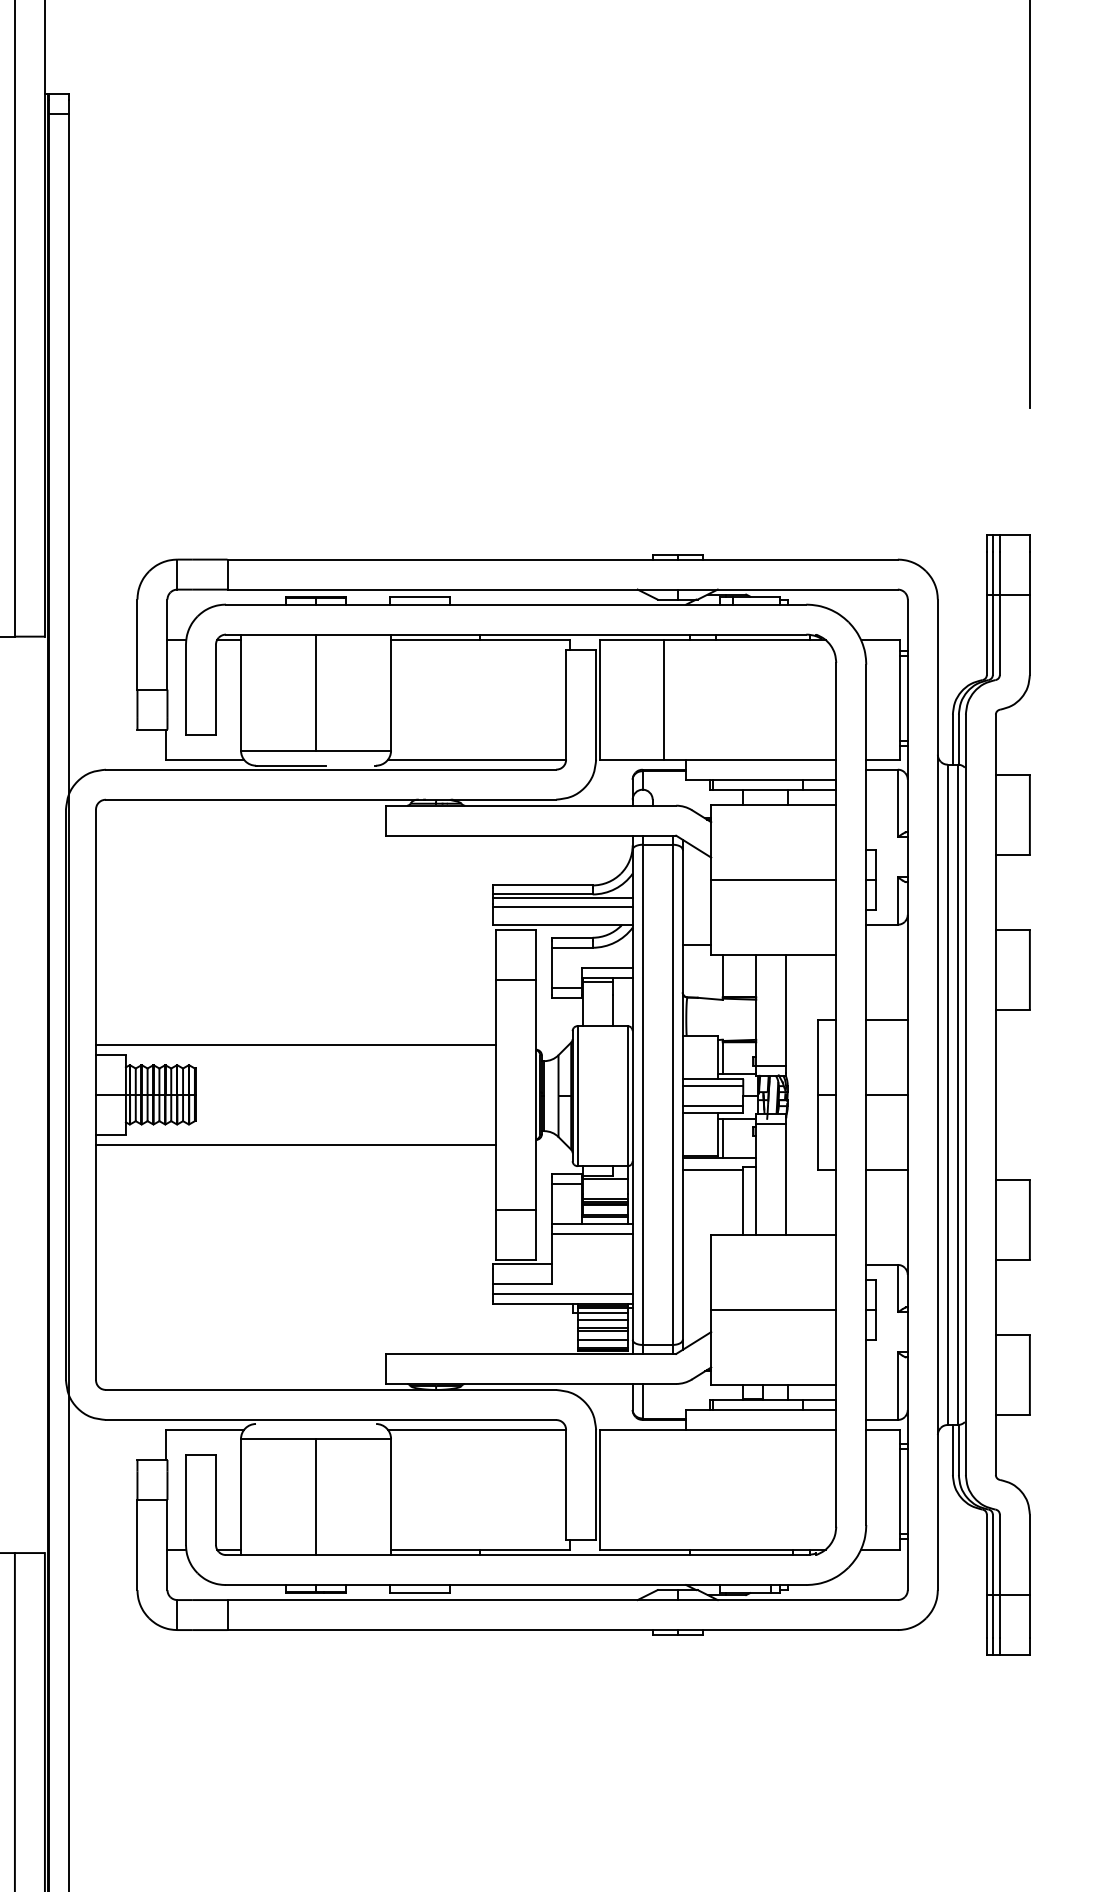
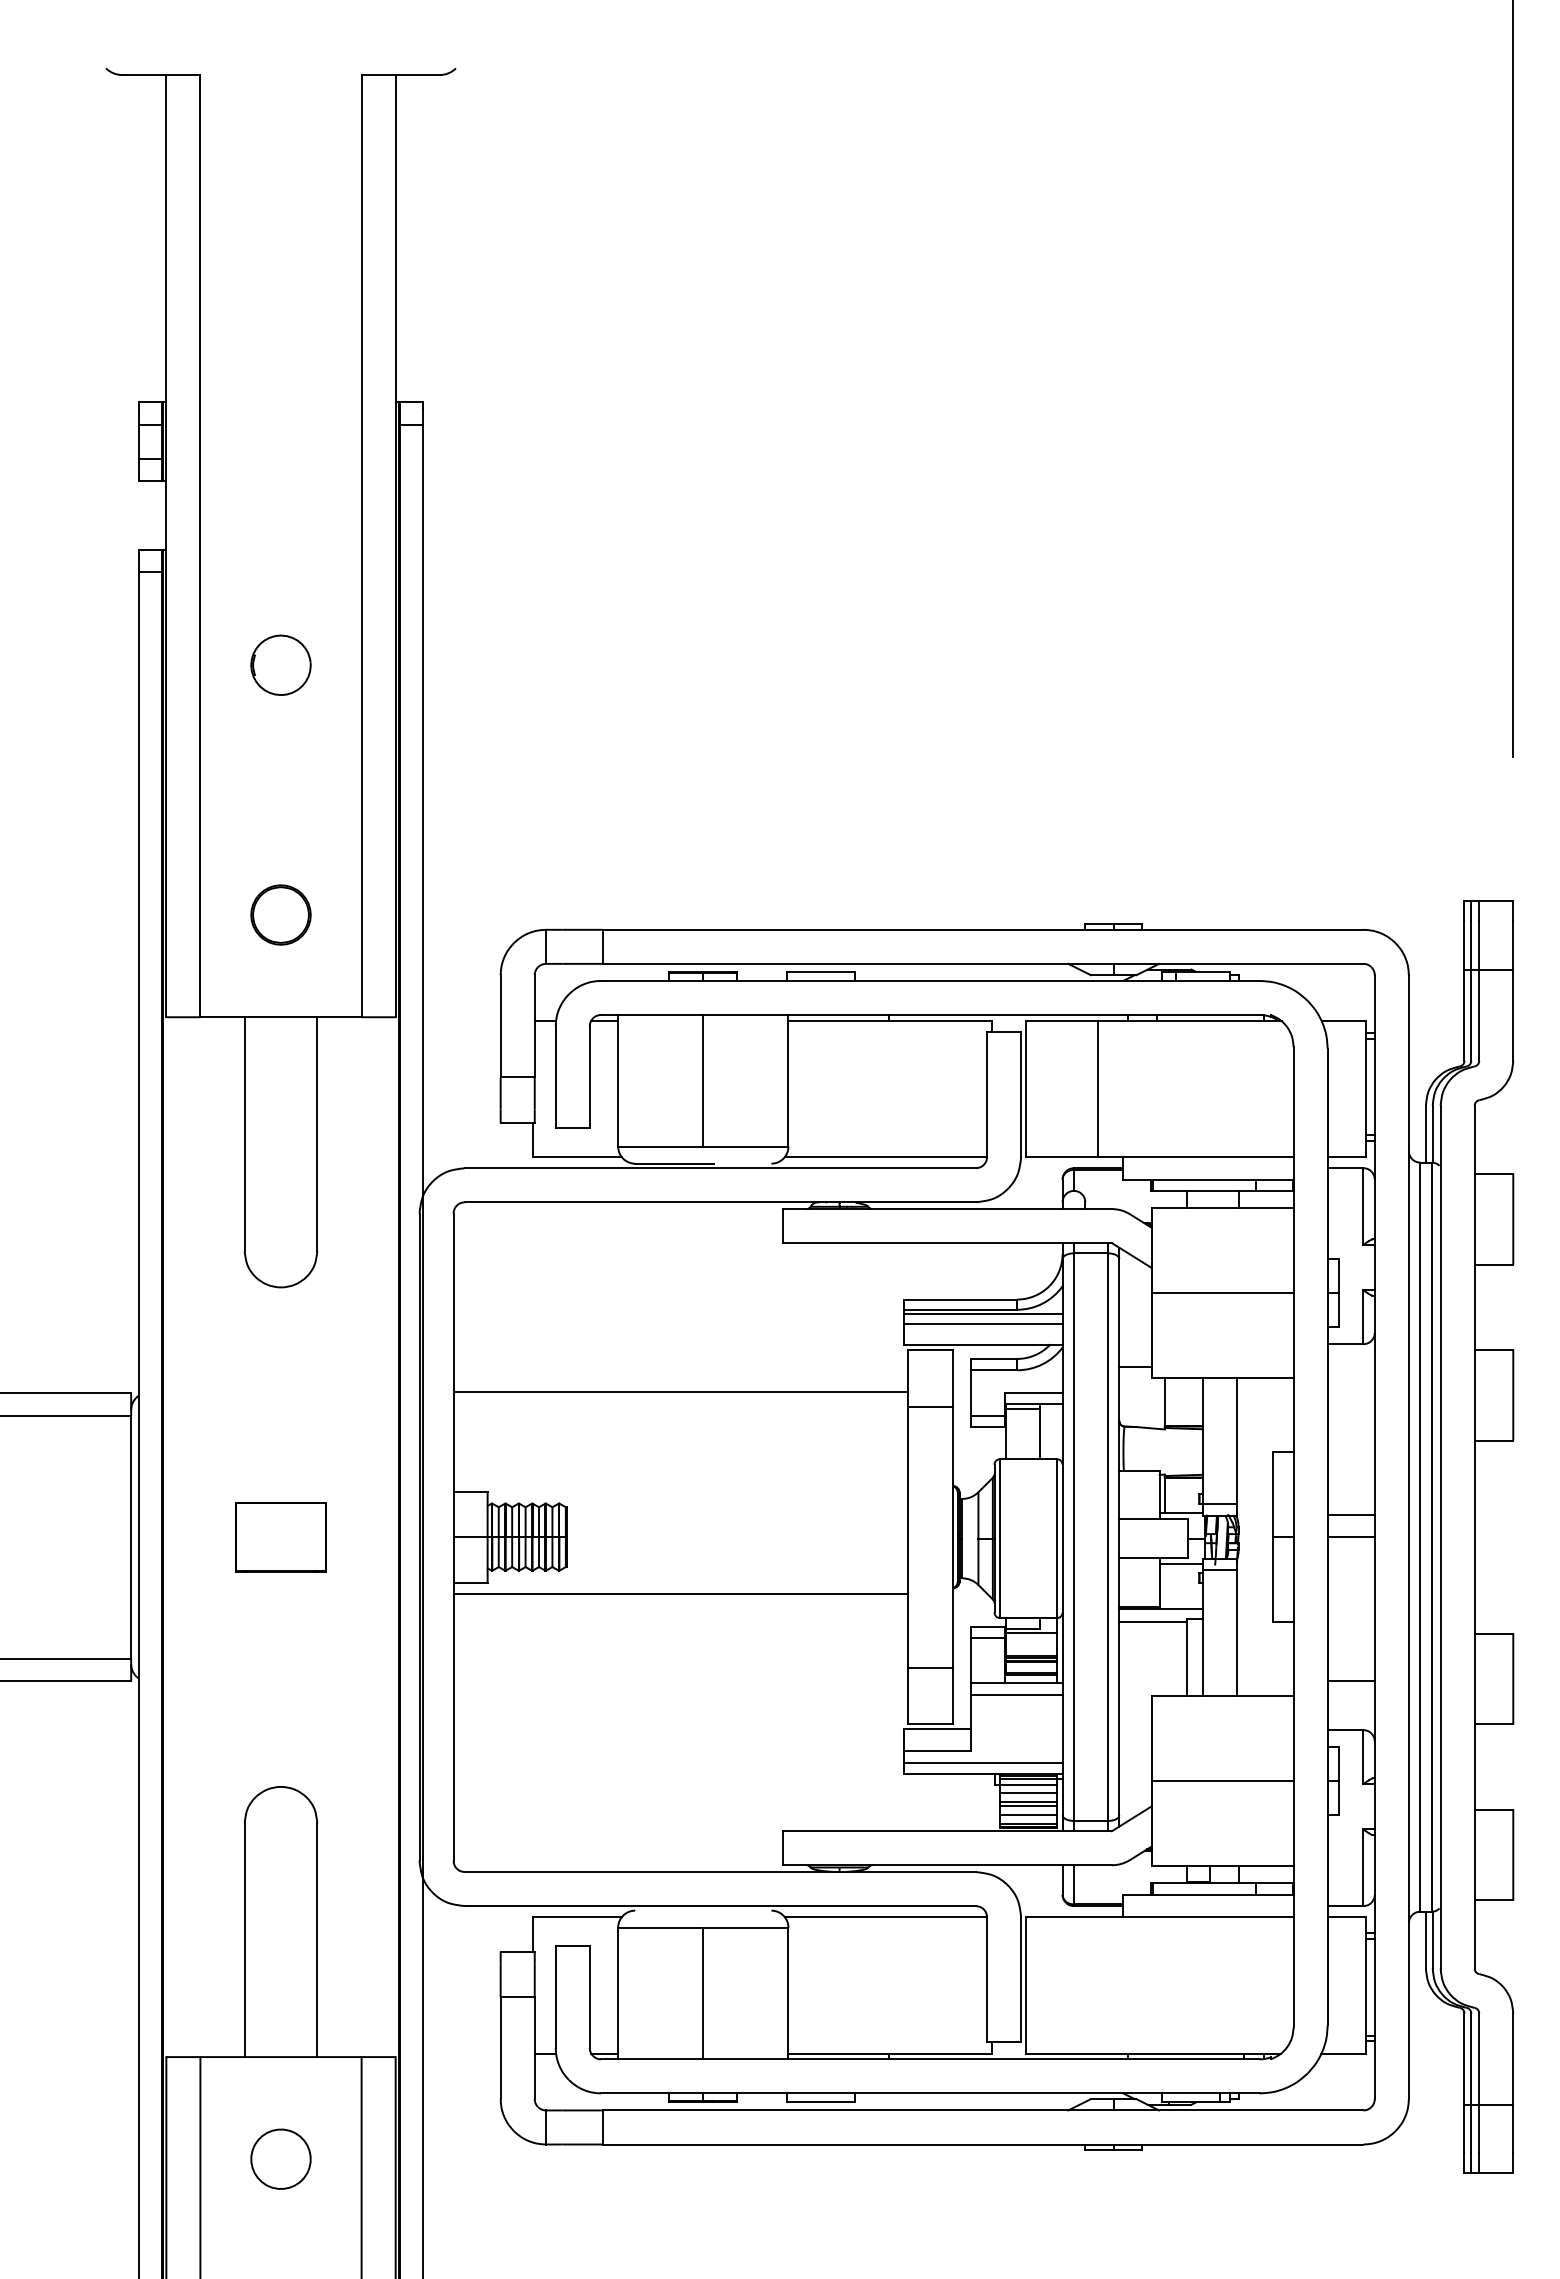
line: (886, 1020) -> (1350, 1515), moved
line: (295, 1044) -> (680, 1392), moved
line: (712, 1086) -> (1153, 1527), removed
line: (712, 1105) -> (1153, 1549), removed
line: (722, 1138) -> (1164, 1586), removed
line: (886, 1170) -> (1350, 1681), moved

